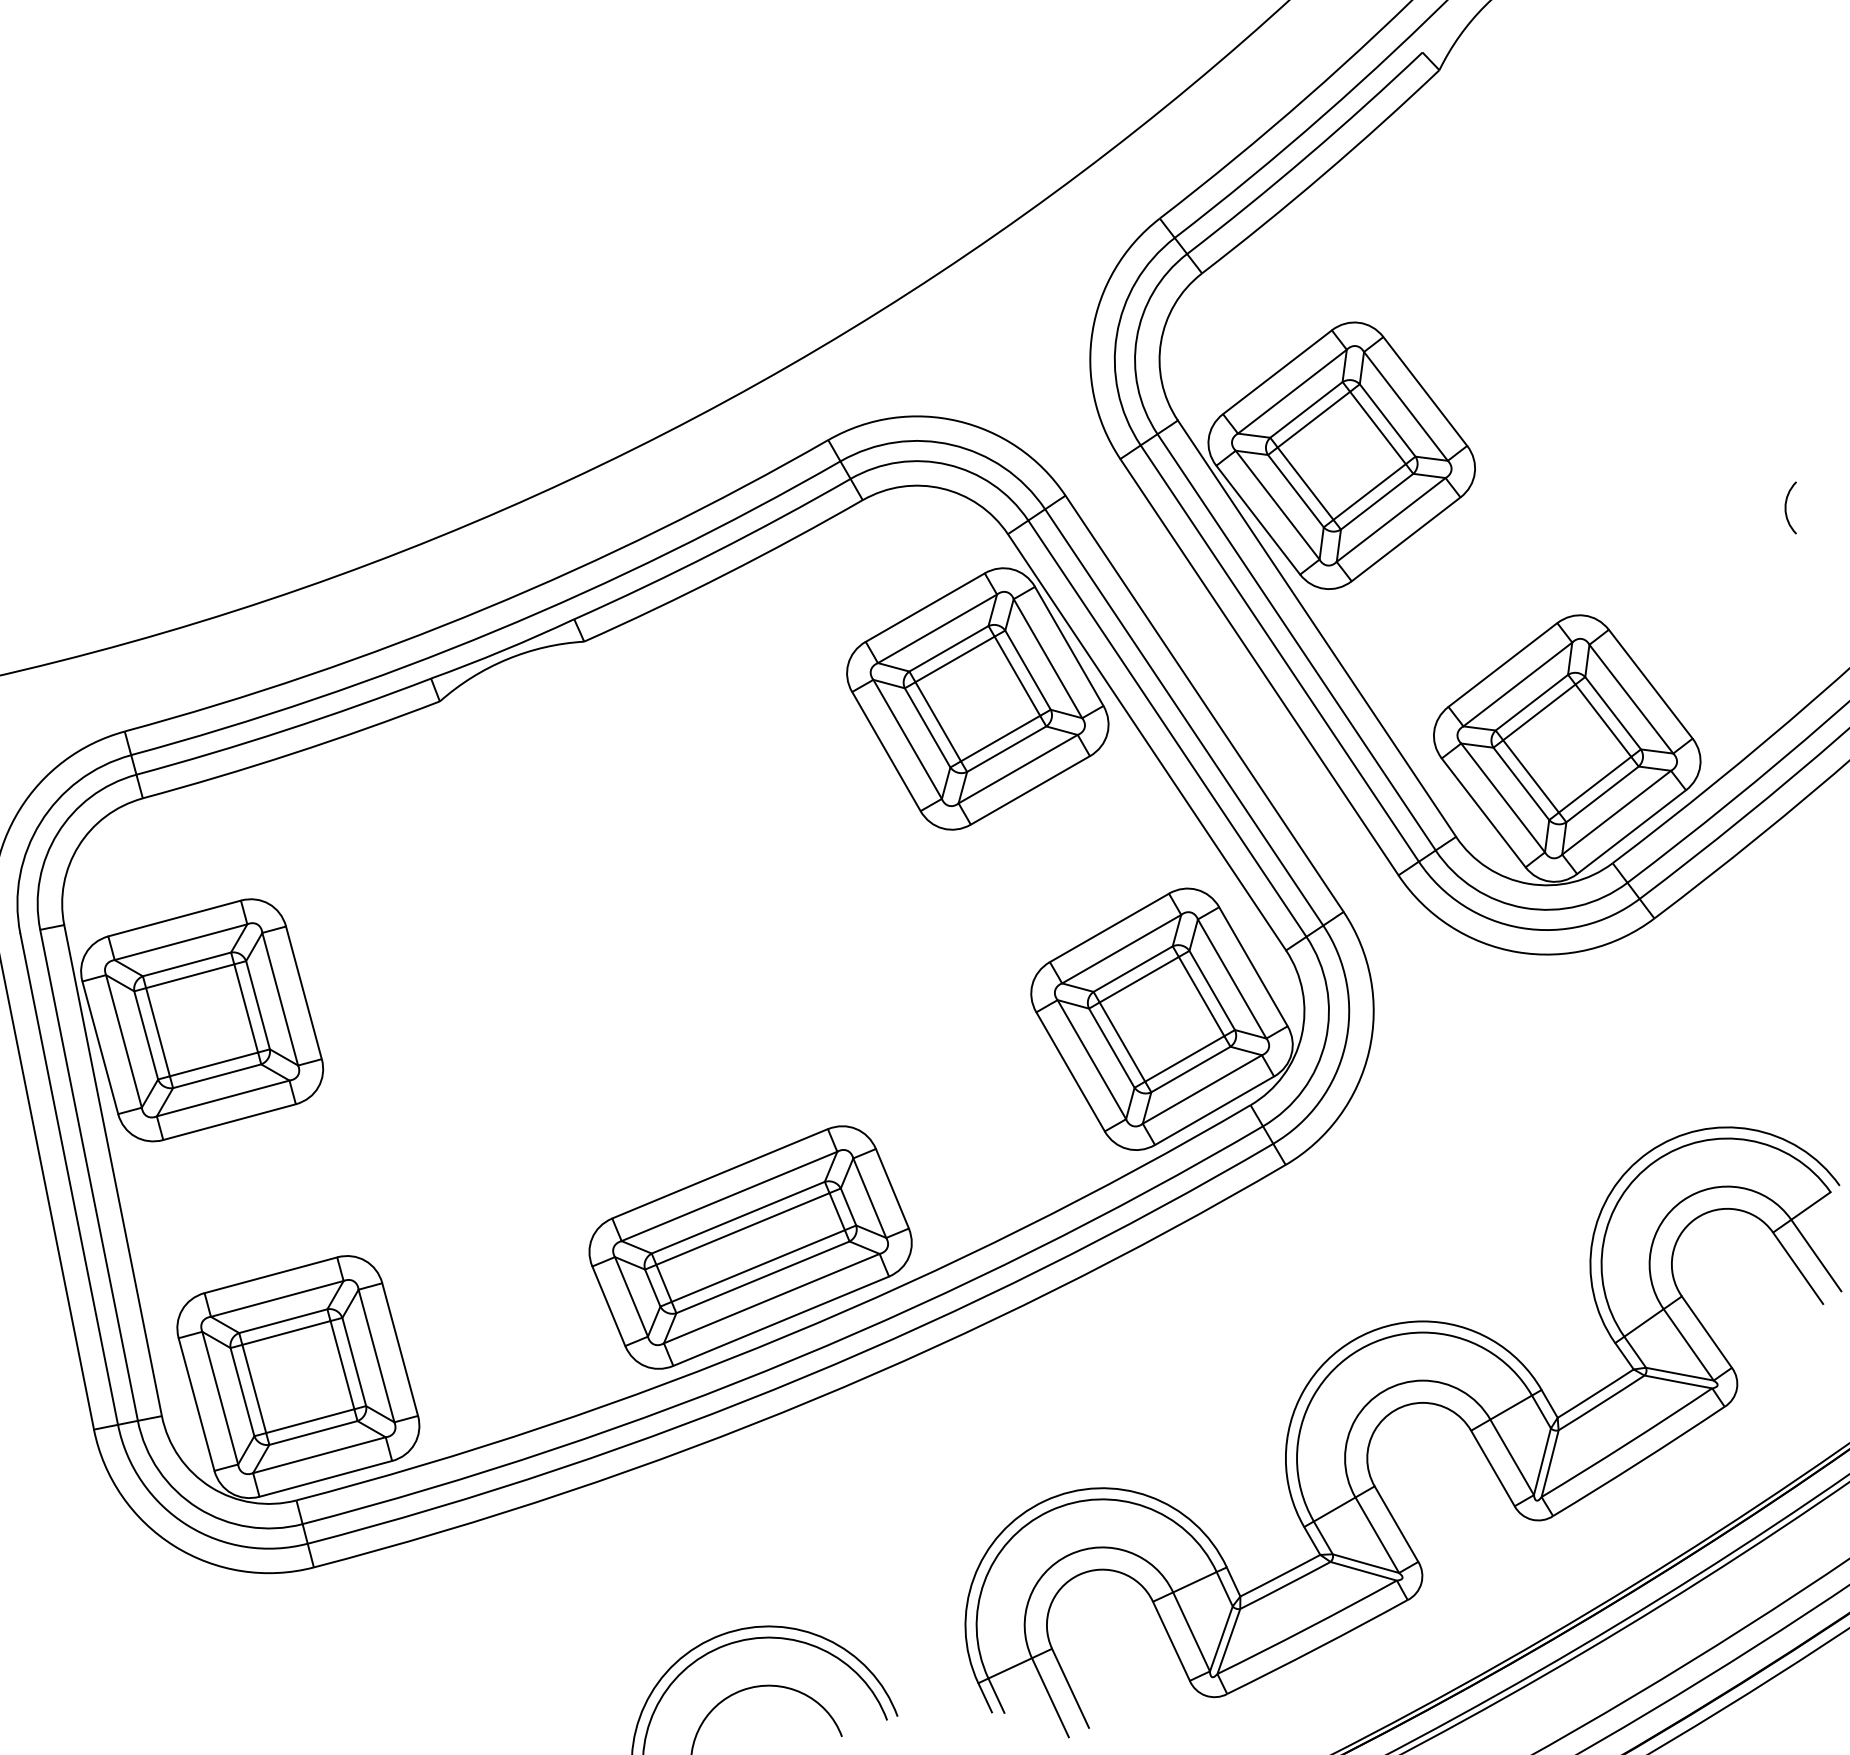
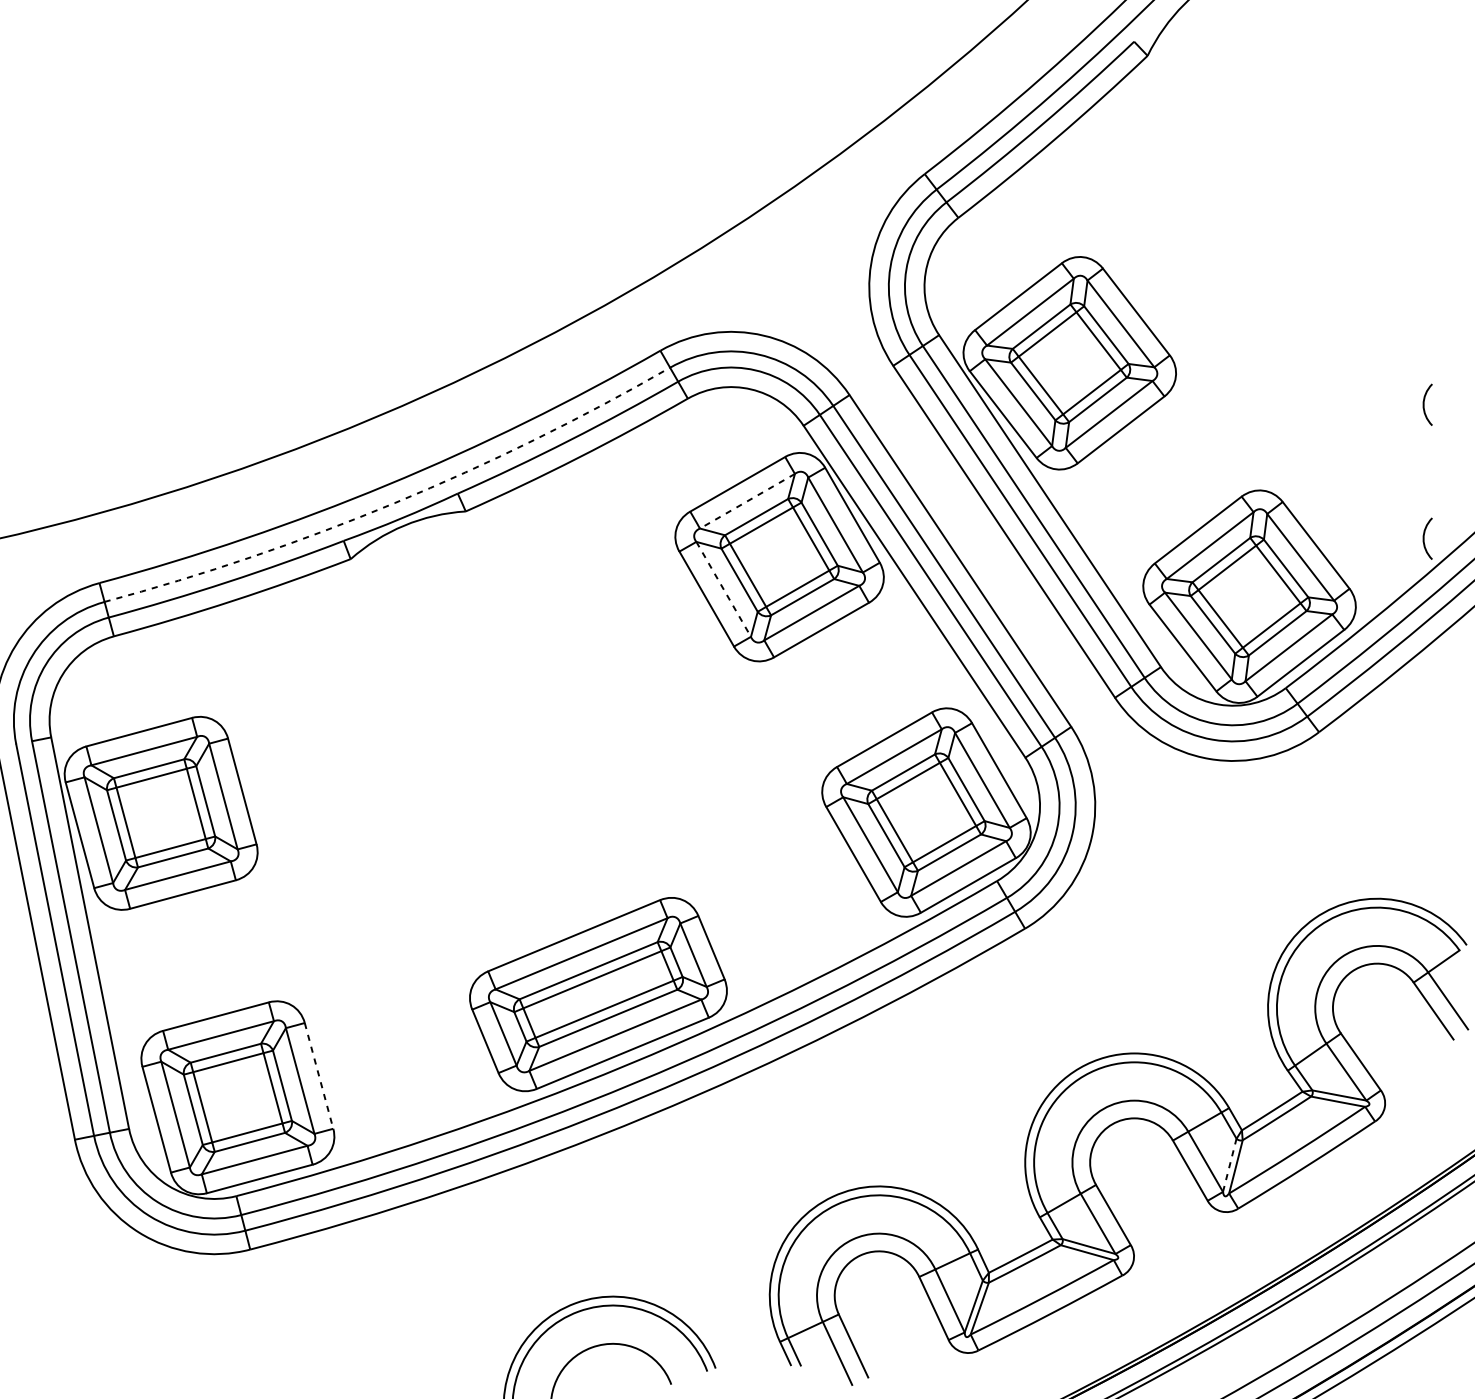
line: (937, 628) -> (747, 500), solid -> dashed
arc: (495, 631) -> (395, 503), solid -> dashed
curve: (1786, 675) -> (1424, 538), added
line: (907, 739) -> (723, 589), solid -> dashed
line: (400, 1349) -> (319, 1075), solid -> dashed
line: (1542, 1462) -> (1229, 1165), solid -> dashed

